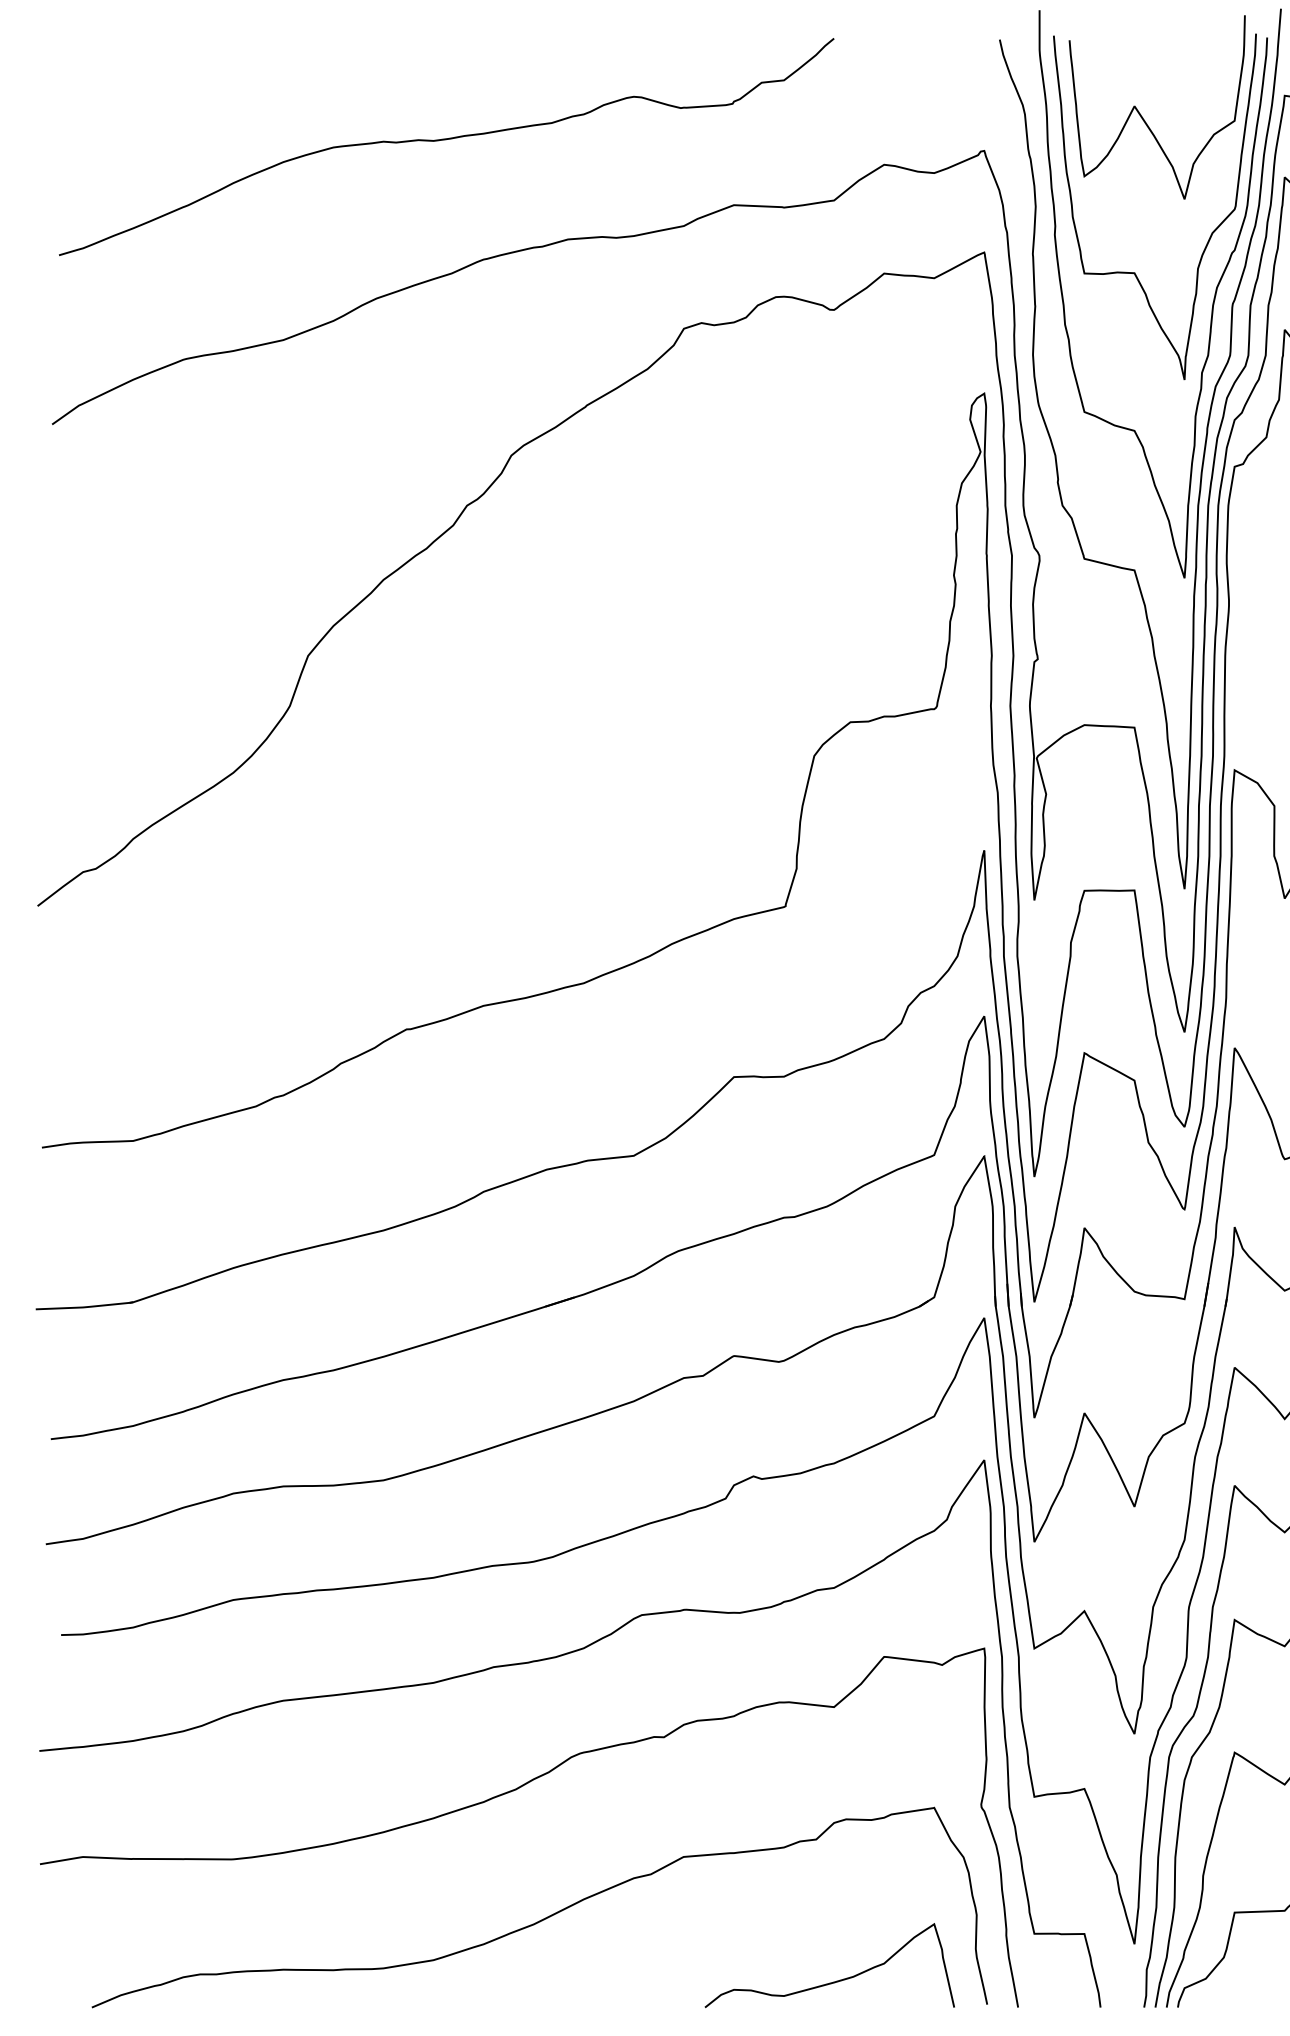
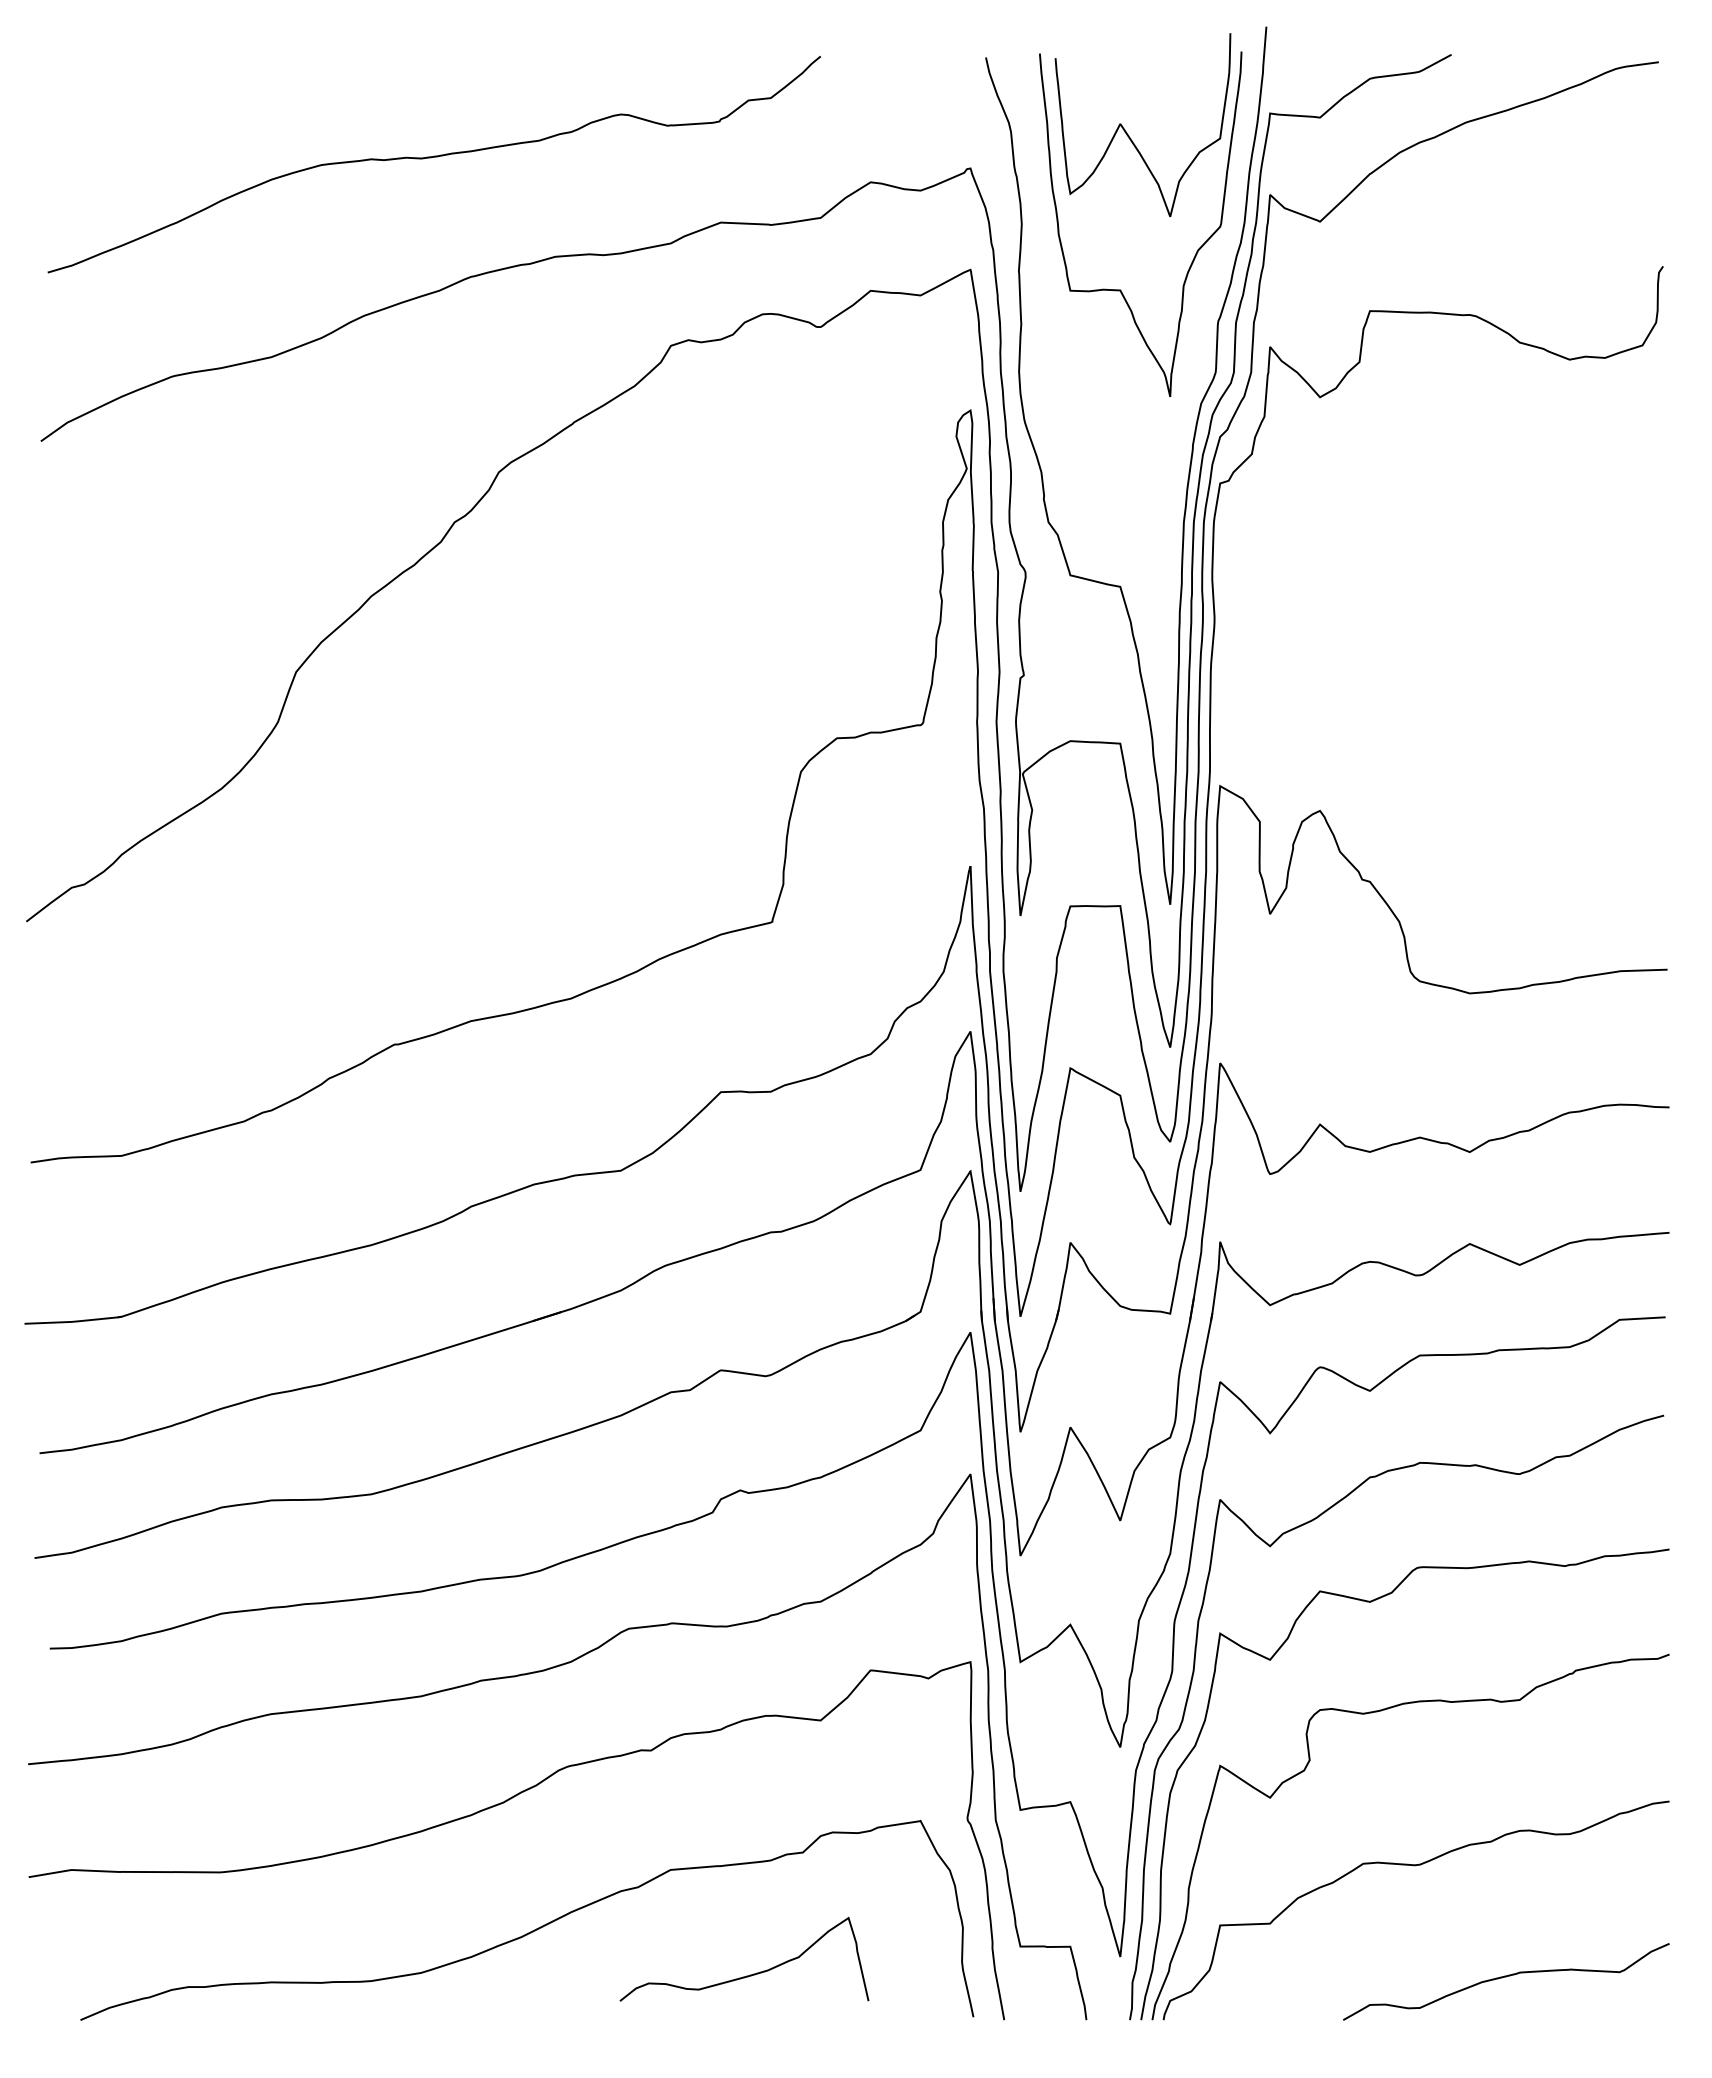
curve: (1211, 305) -> (1197, 322), removed
curve: (831, 1981) -> (746, 1975), moved

